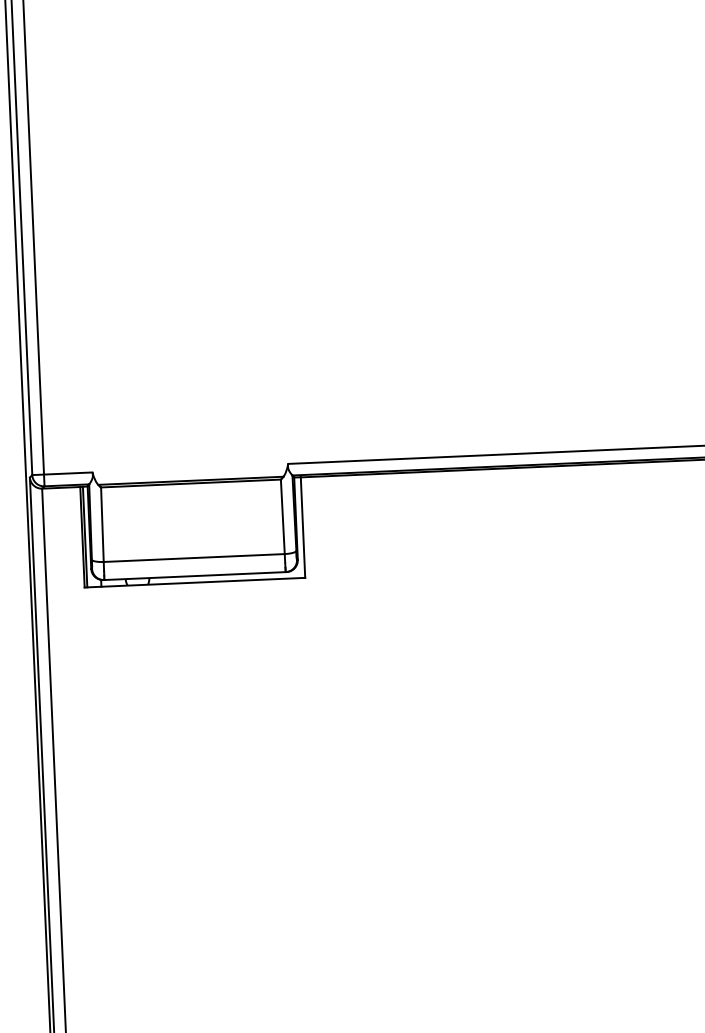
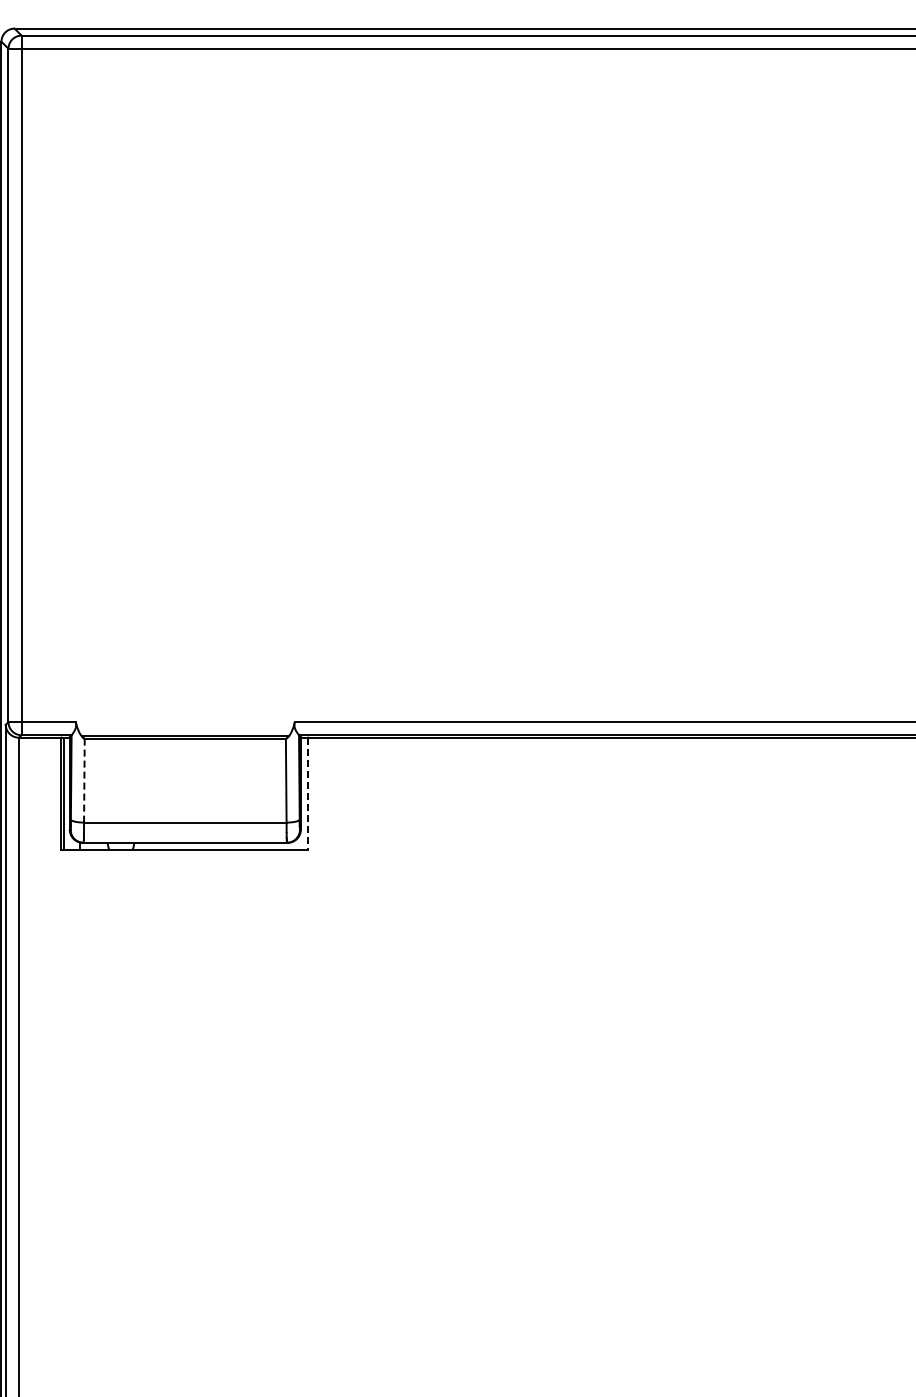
line: (102, 524) -> (84, 780), solid -> dashed
line: (303, 528) -> (308, 794), solid -> dashed

